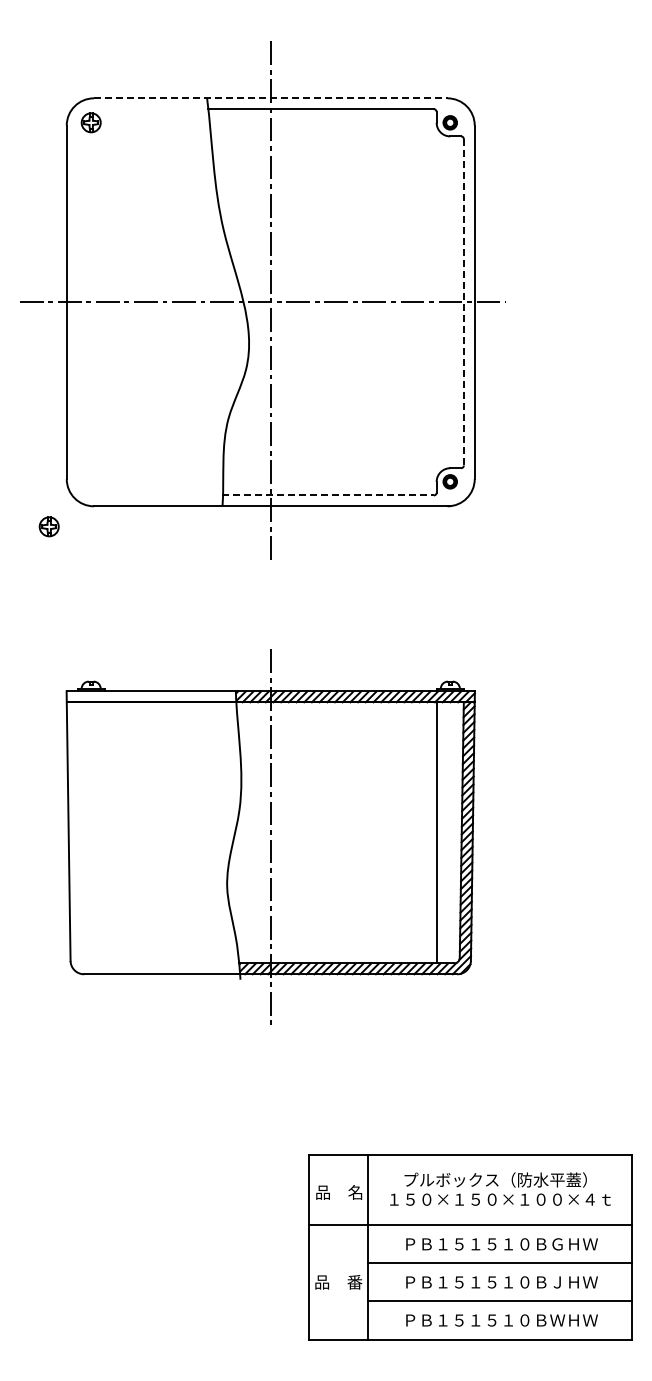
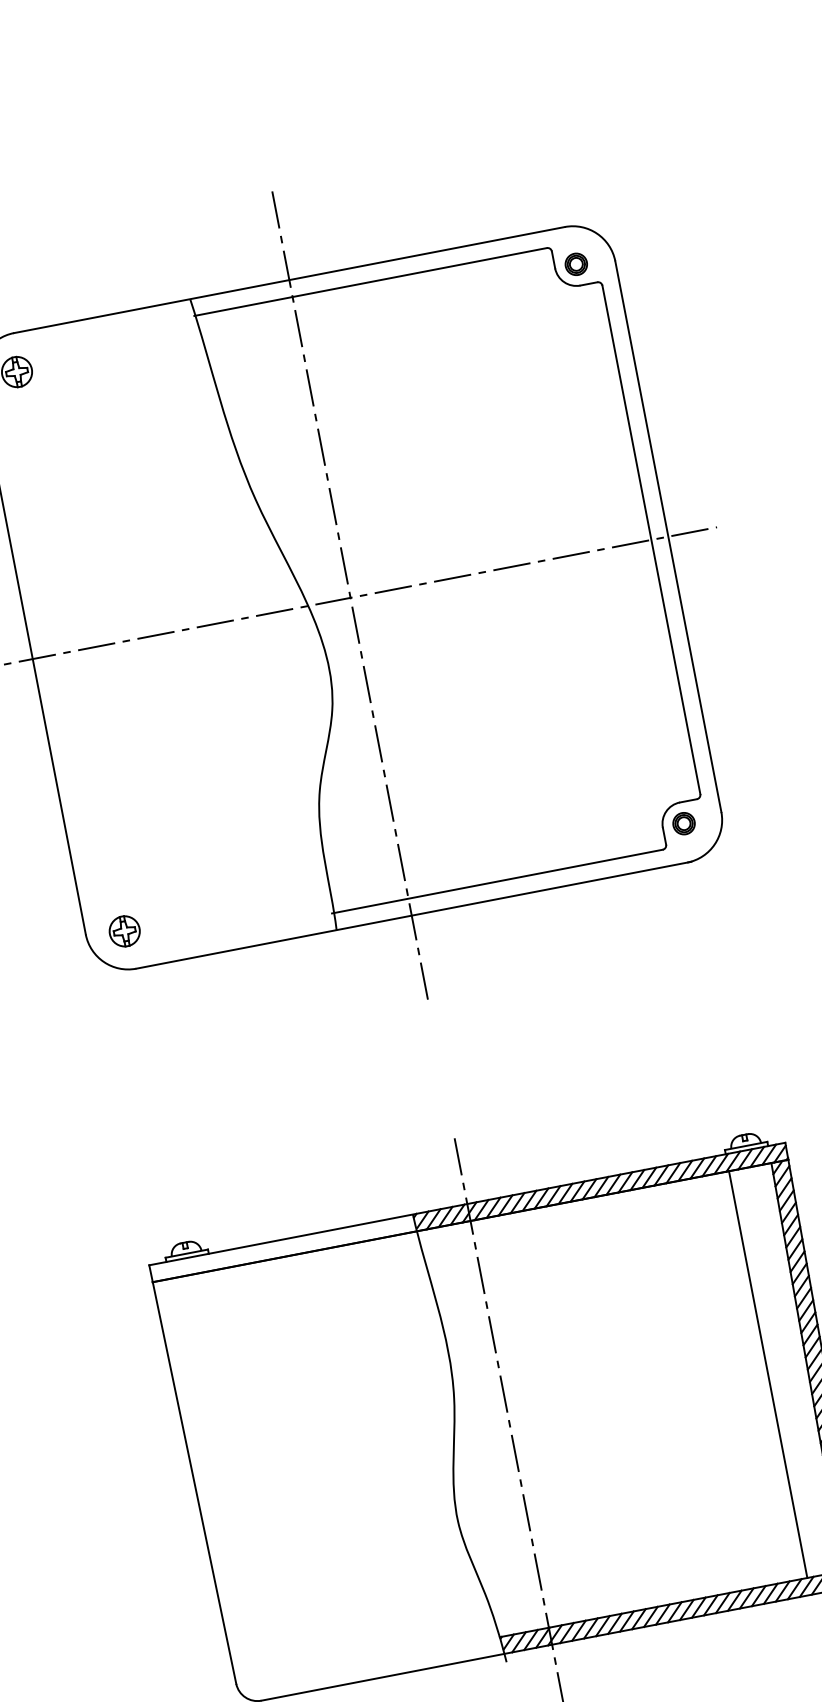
line: (270, 98) -> (289, 280), dashed -> solid
line: (463, 302) -> (650, 540), dashed -> solid
line: (328, 495) -> (498, 881), dashed -> solid
part: (48, 526) -> (123, 931), moved

